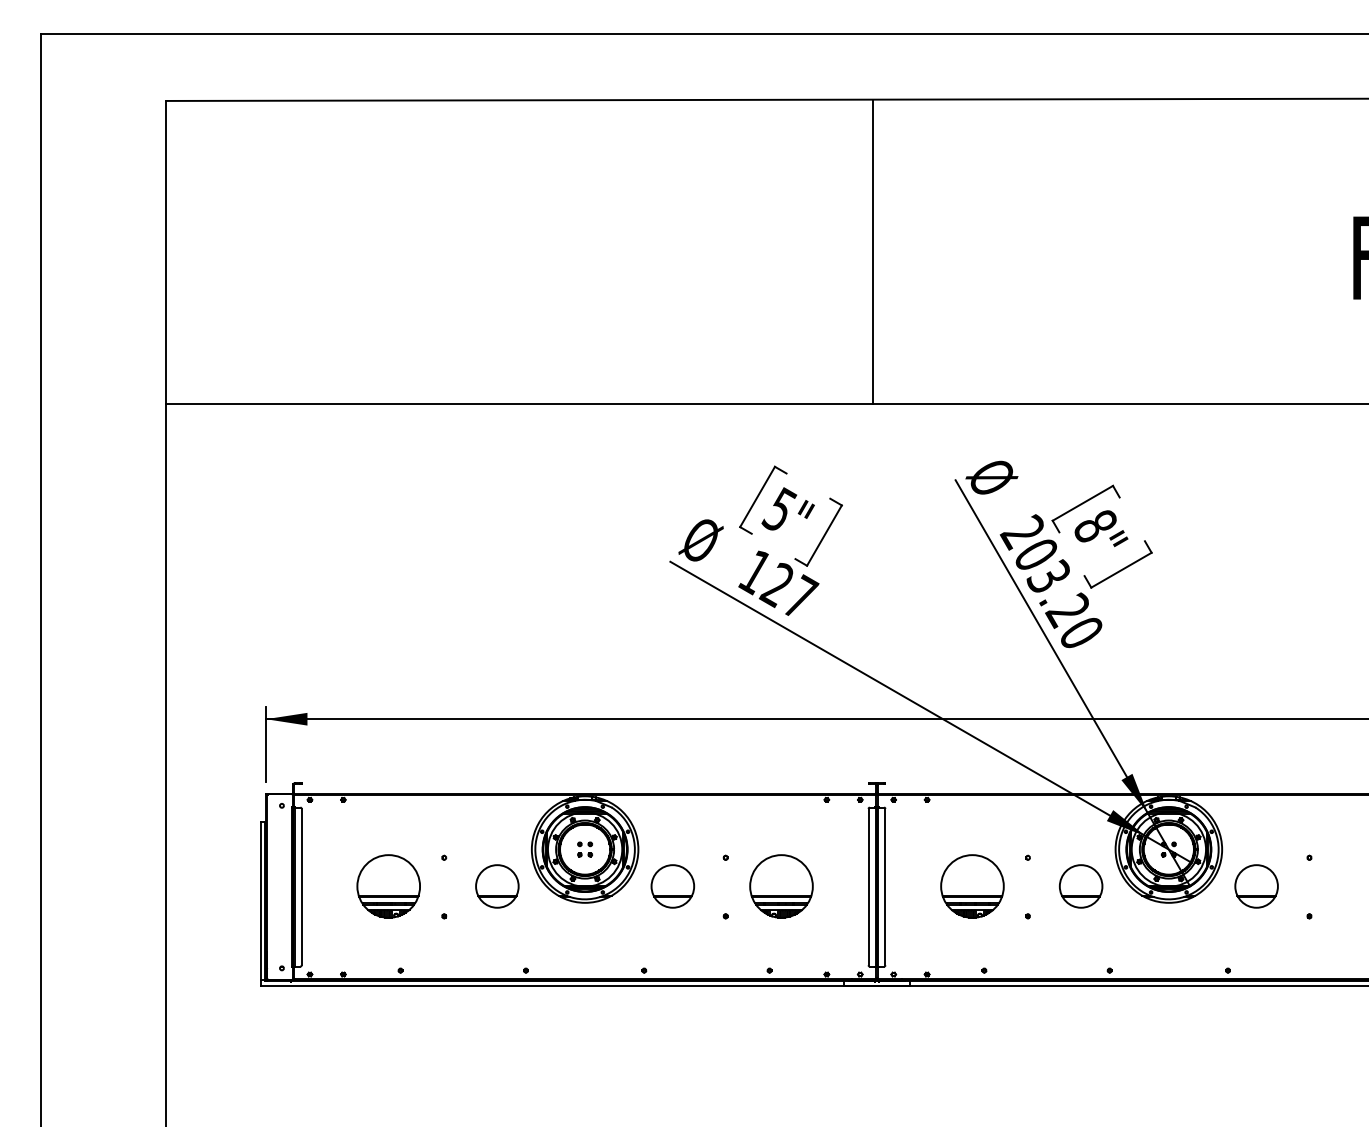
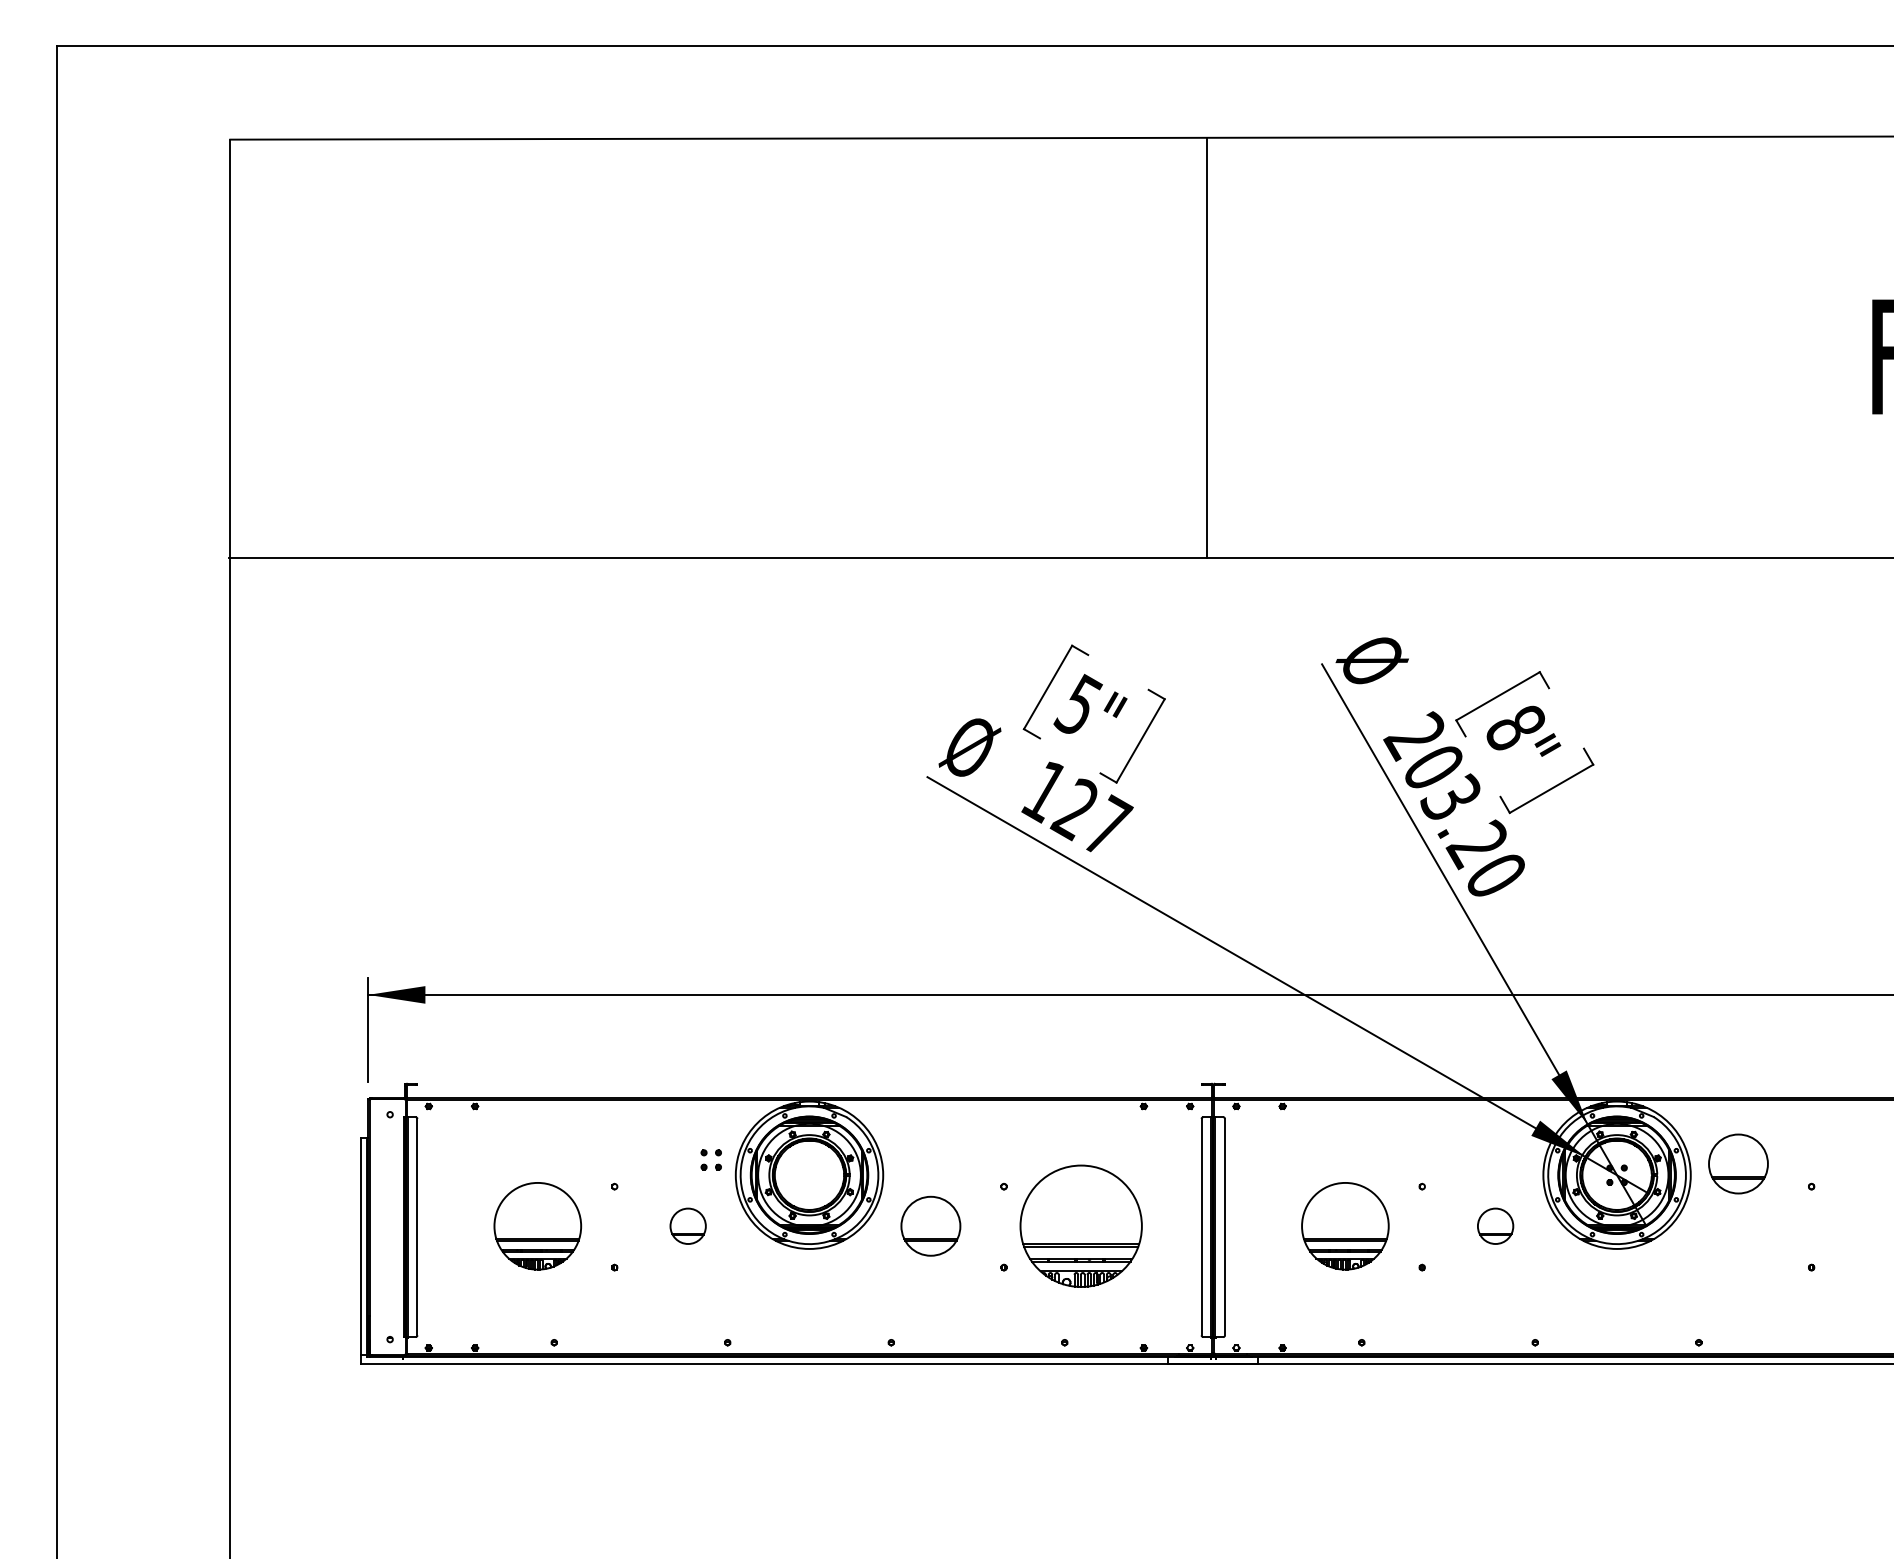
part: (584, 849) -> (710, 1159), moved
part: (497, 886) -> (688, 1226), size x0.6
part: (781, 886) -> (1081, 1226), size x1.4
part: (1080, 886) -> (1494, 1226), size x0.6
part: (1256, 886) -> (1738, 1164), moved

